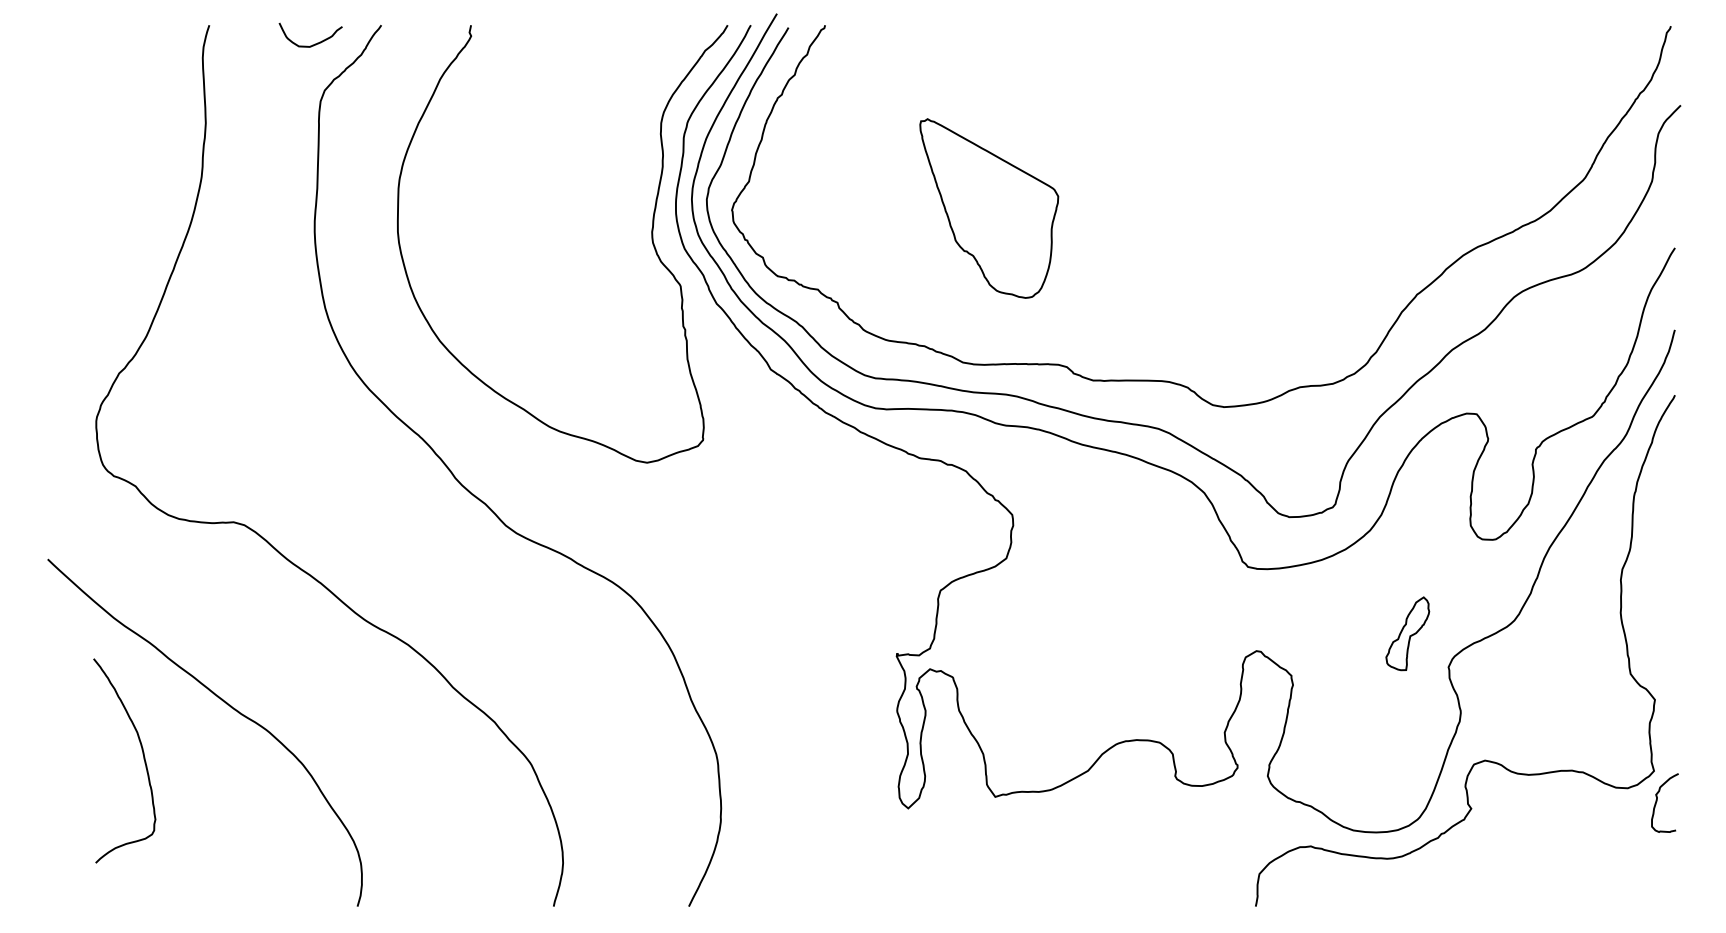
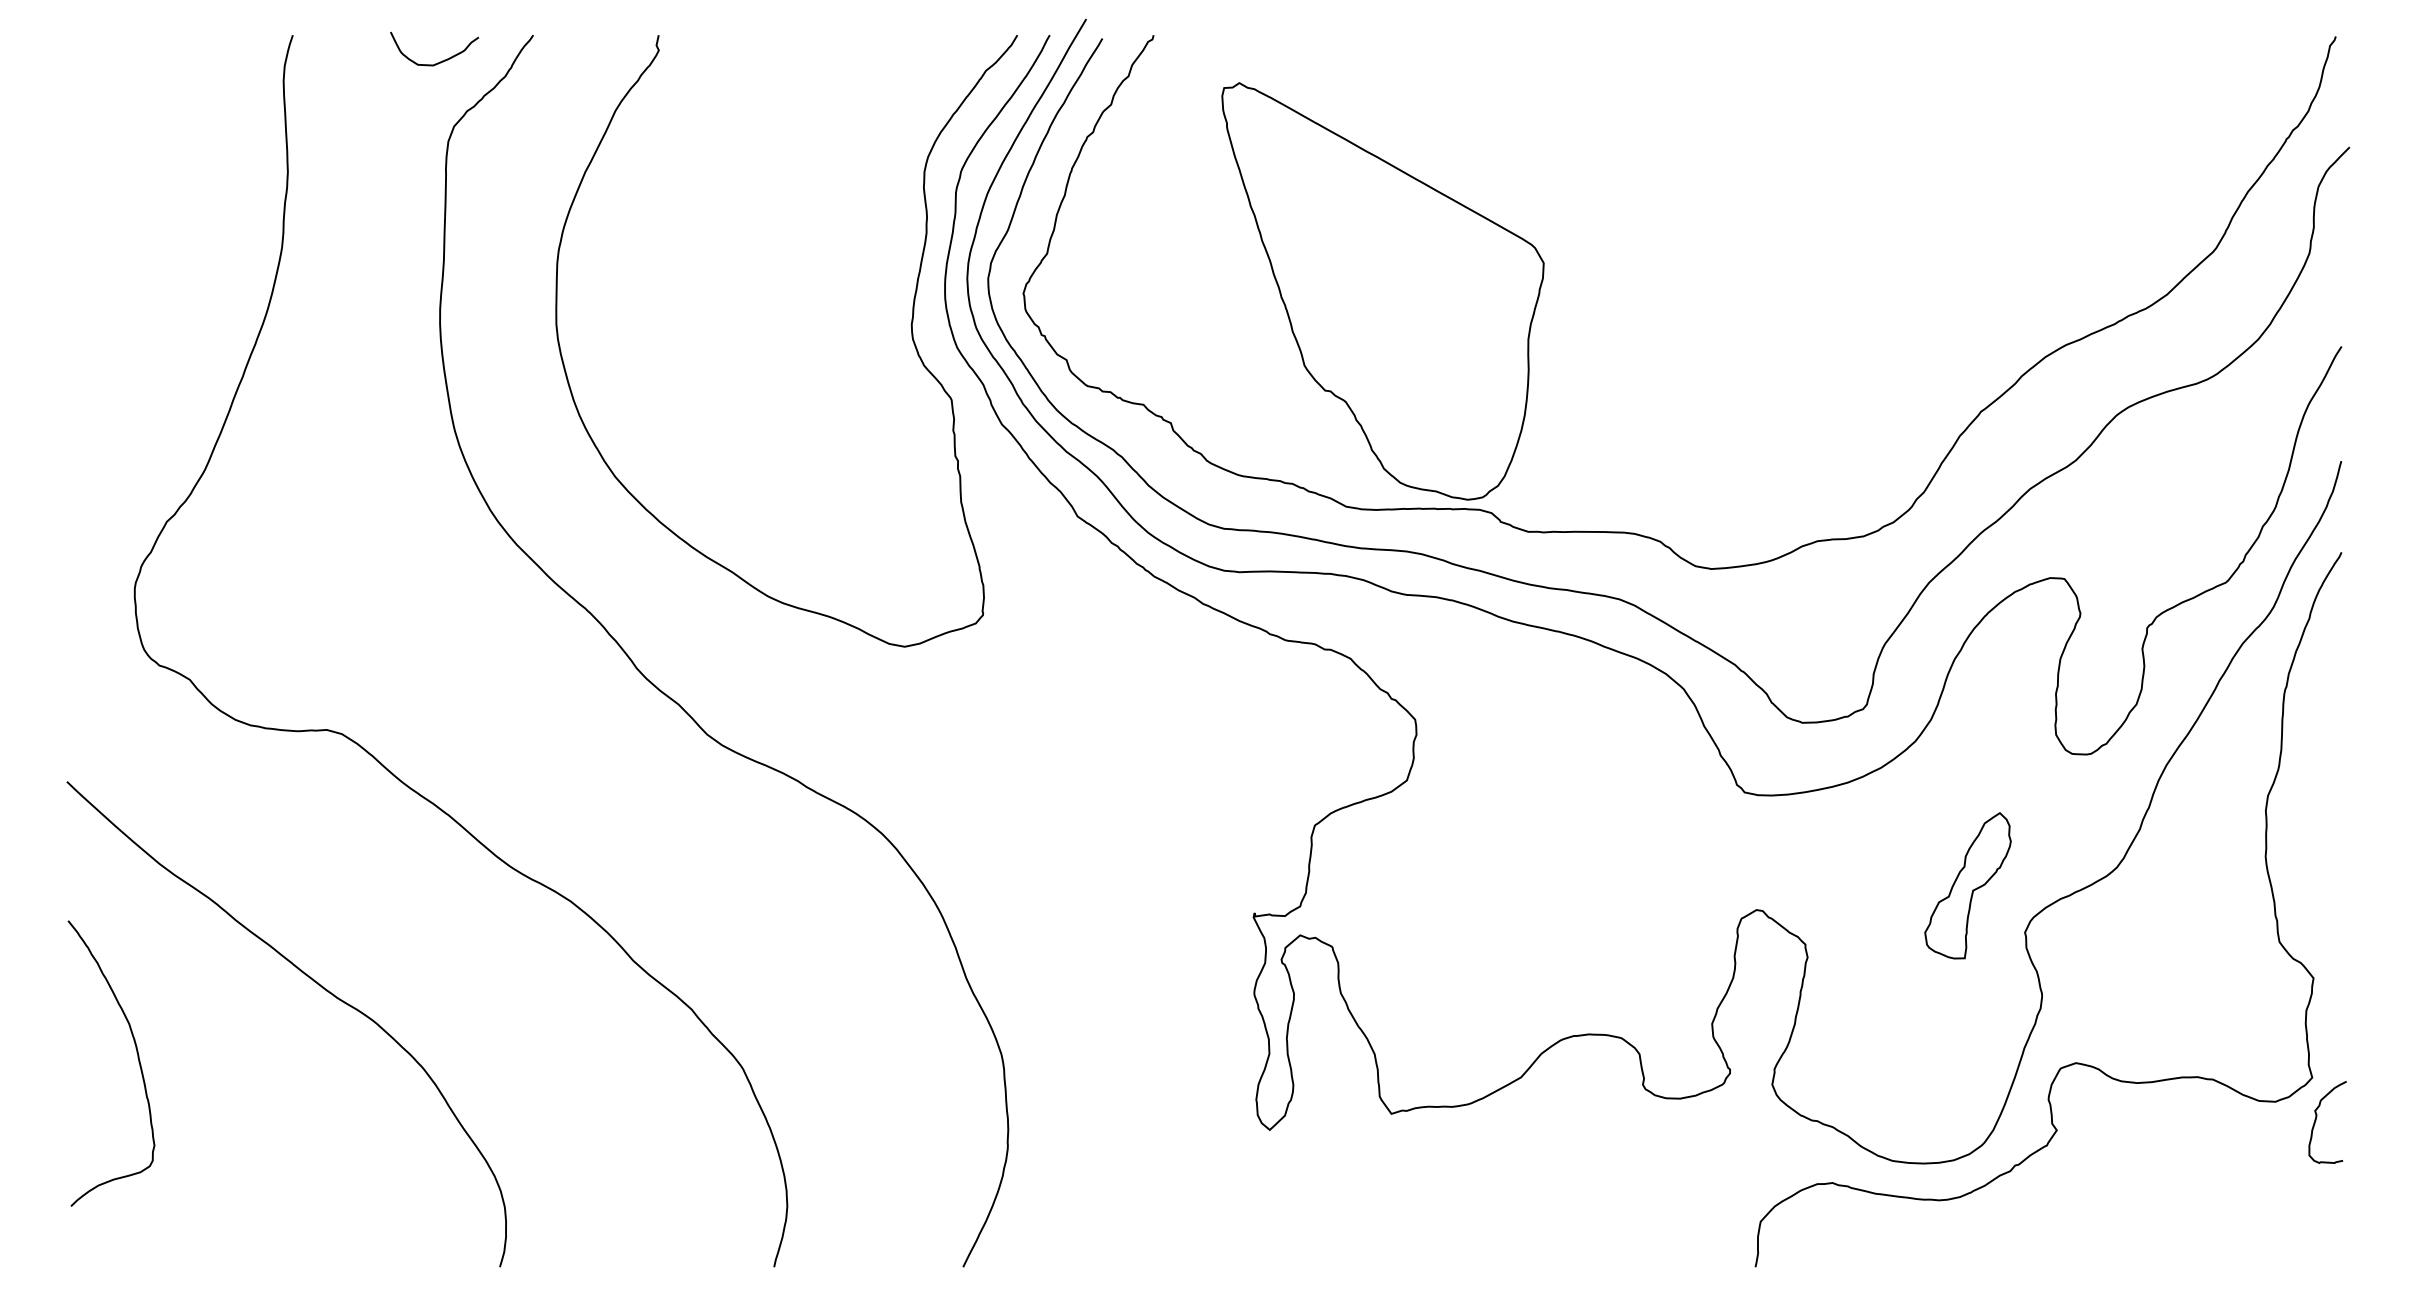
part: (988, 208) -> (1382, 291), size x1.67
part: (1407, 633) -> (1967, 885), size x1.43
curve: (143, 757) -> (137, 1058), moved

